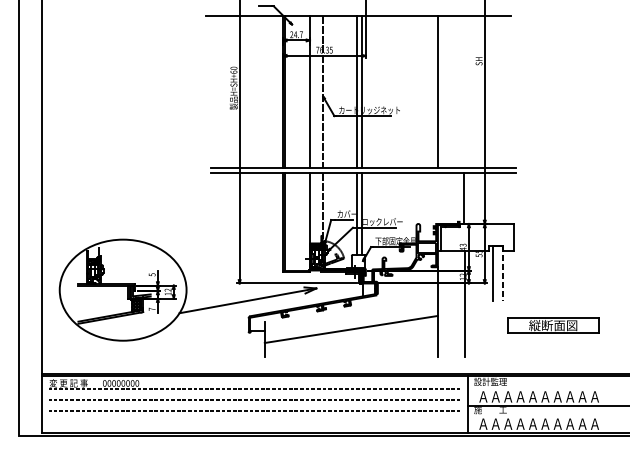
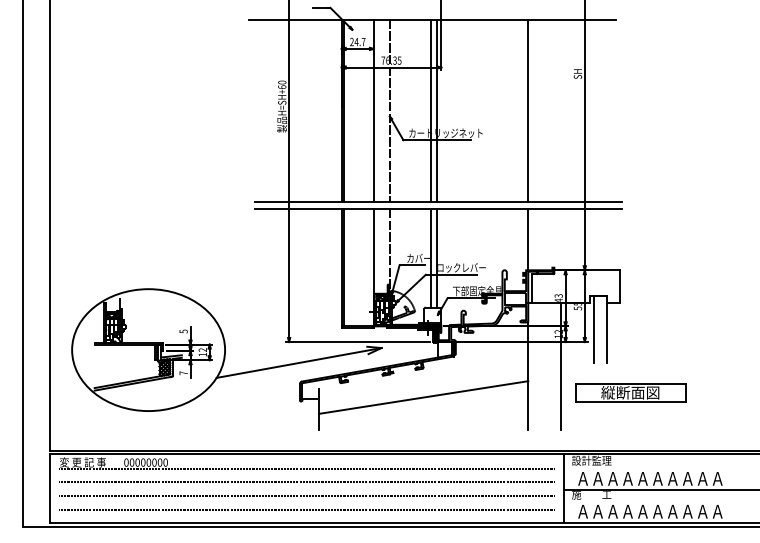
line: (463, 198) -> (528, 239), moved
line: (502, 273) -> (606, 329), dashed -> solid
part: (553, 325) -> (630, 392), moved
line: (254, 422) -> (306, 509), added

